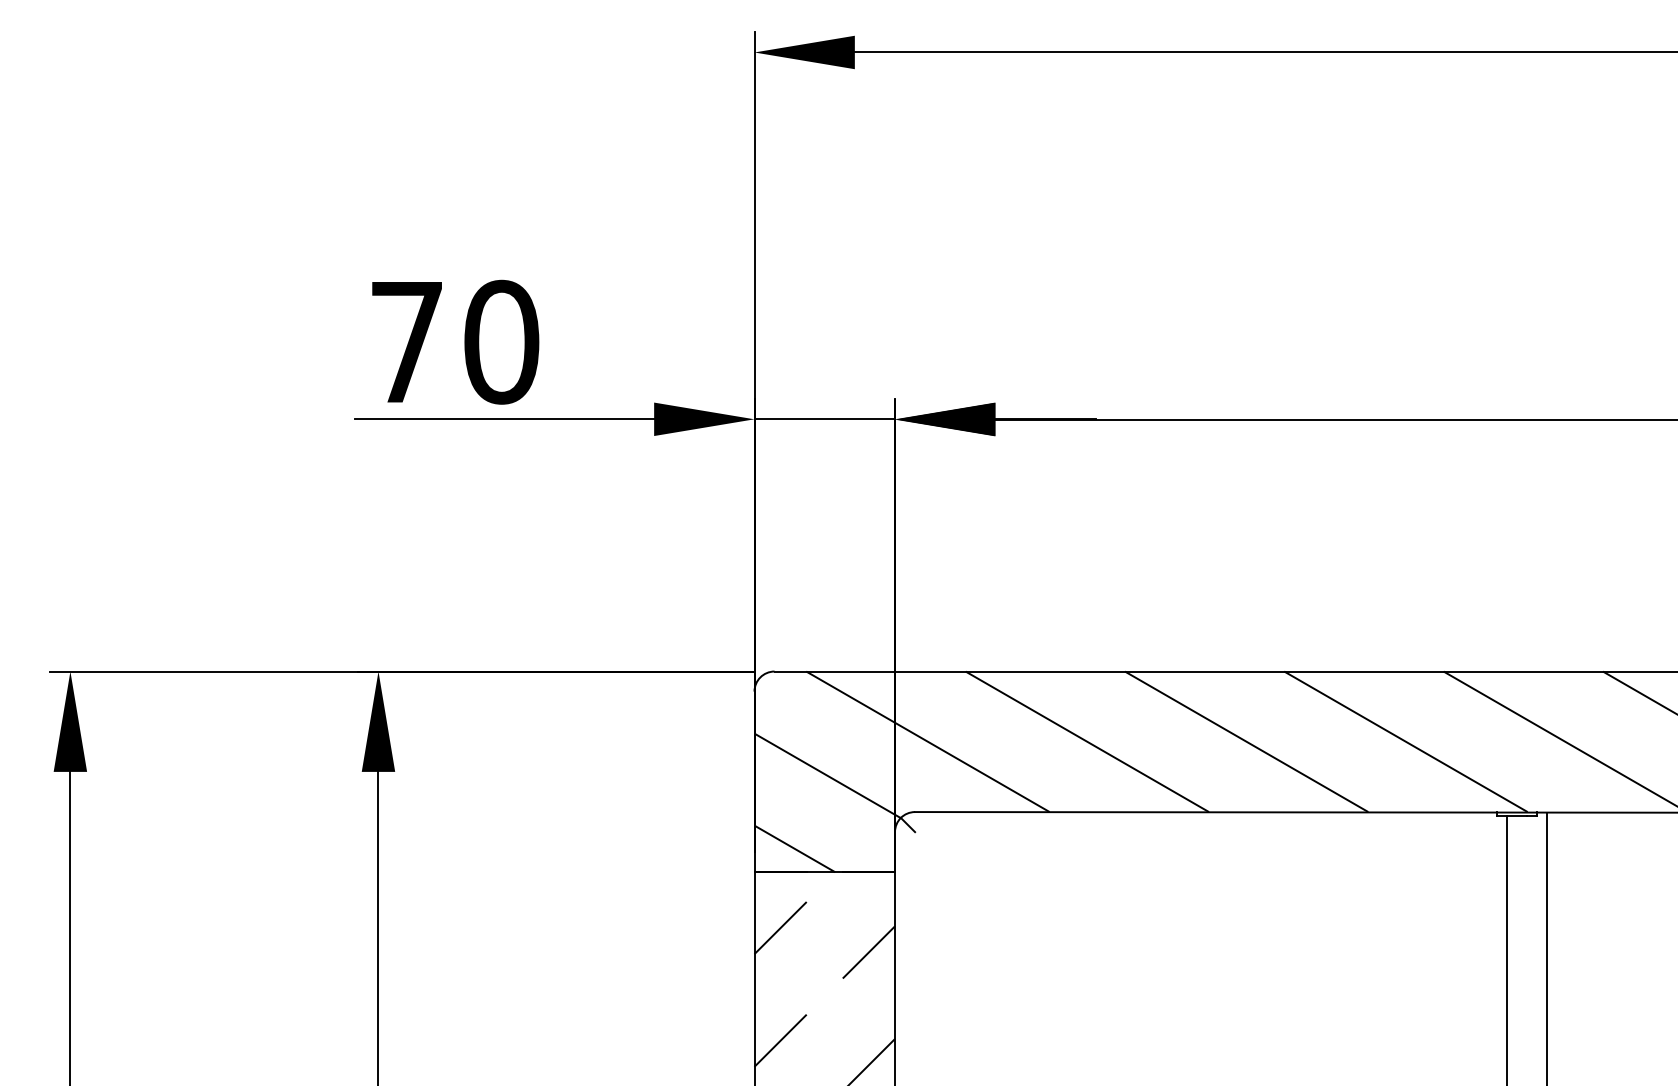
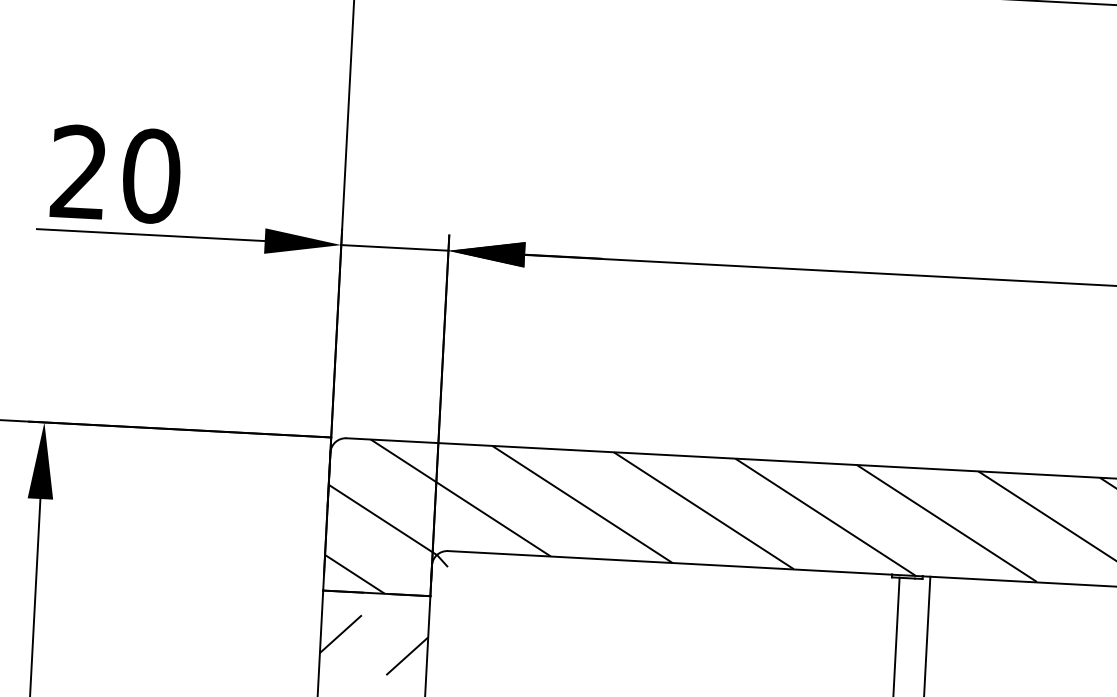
text: (406, 340) -> (79, 171), 70 -> 20

